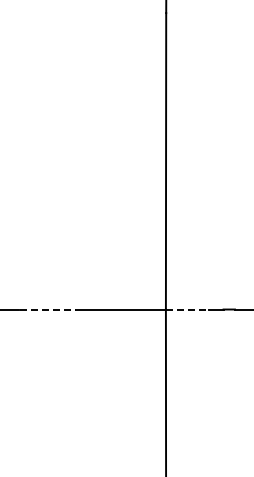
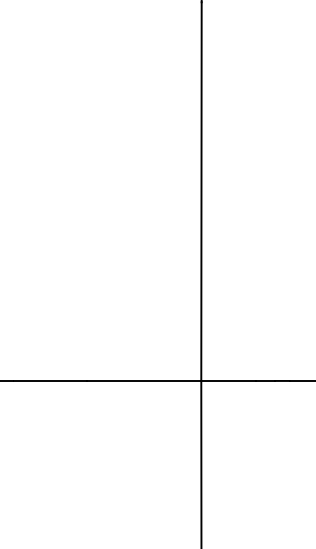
line: (48, 309) -> (51, 380), dashed -> solid
line: (187, 309) -> (228, 380), dashed -> solid

